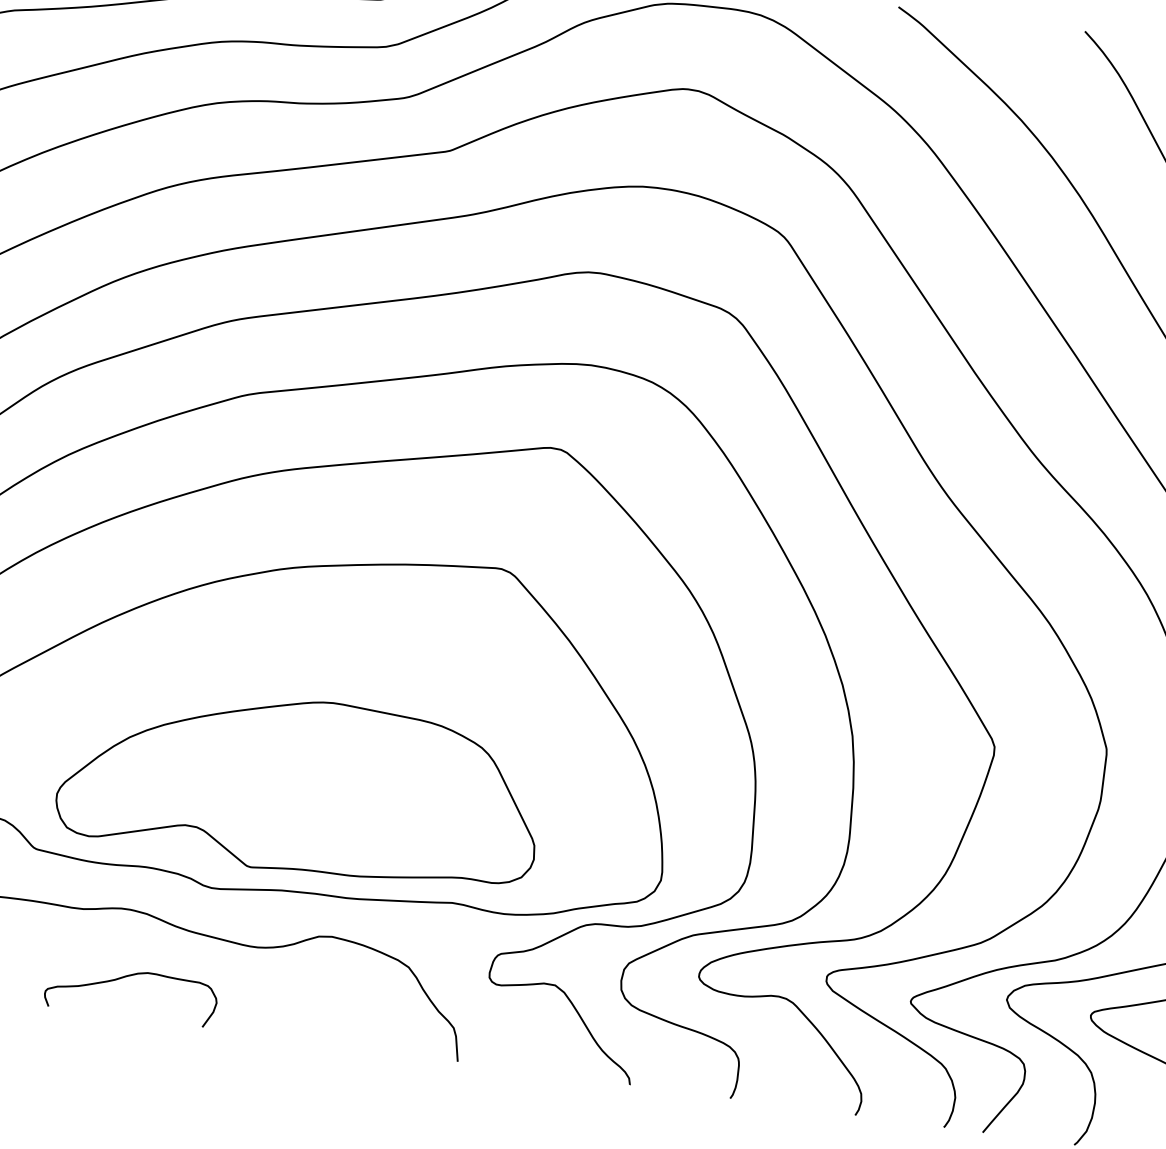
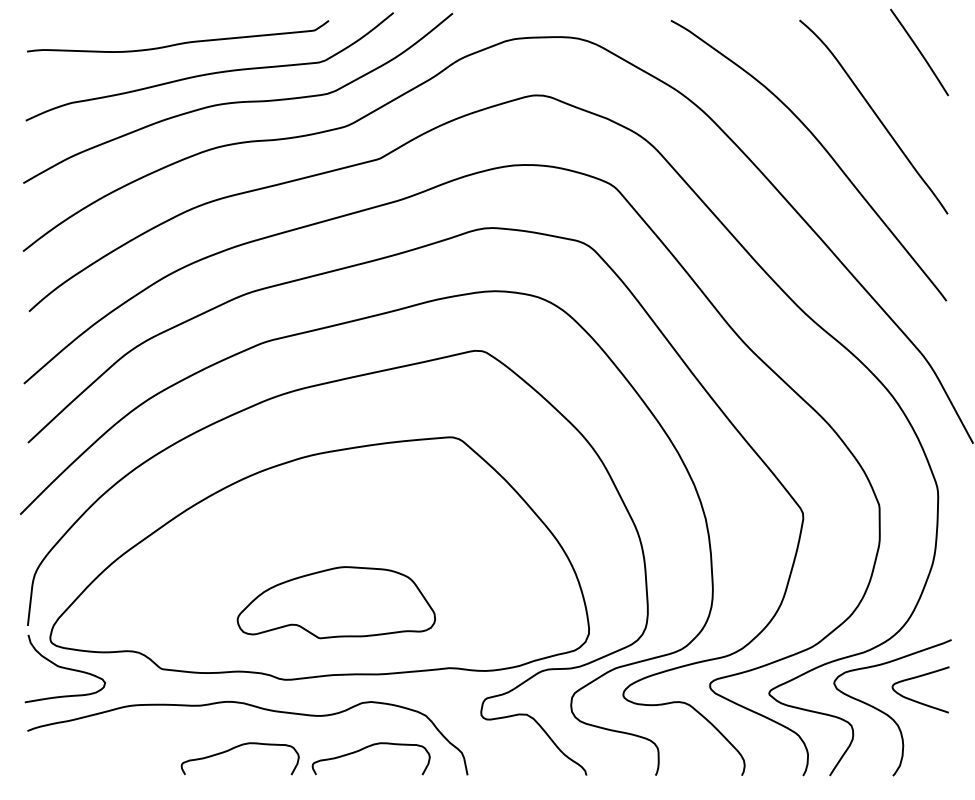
part: (301, 785) -> (336, 602), size x0.6
curve: (316, 1003) -> (366, 748), added

